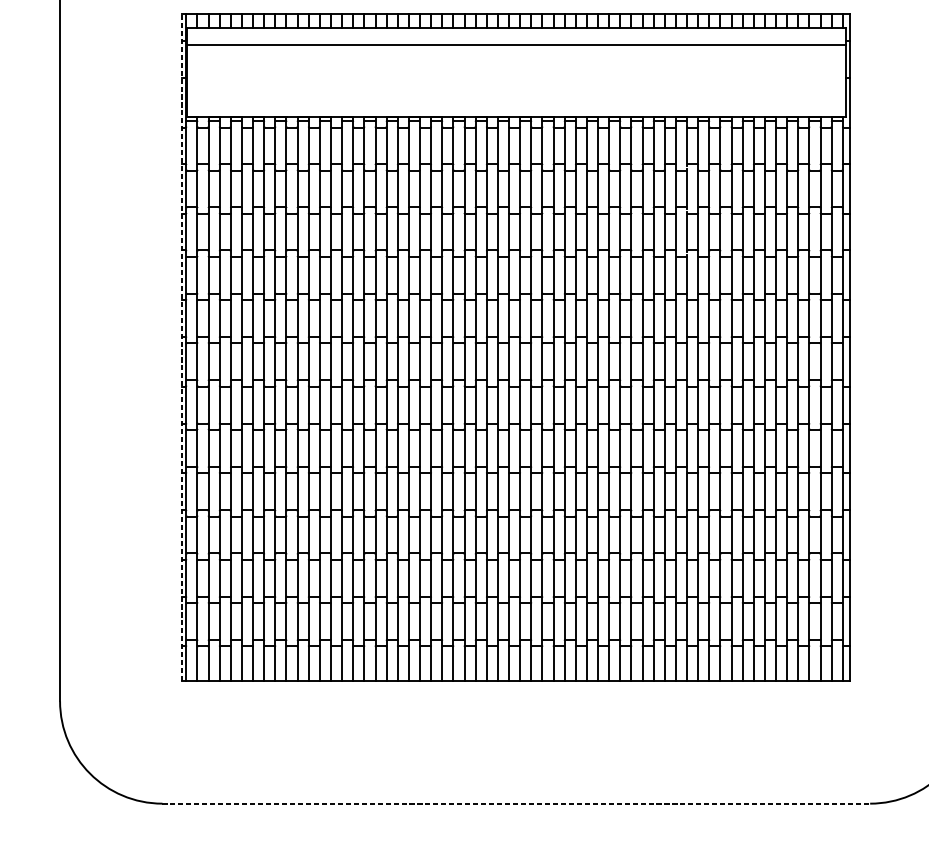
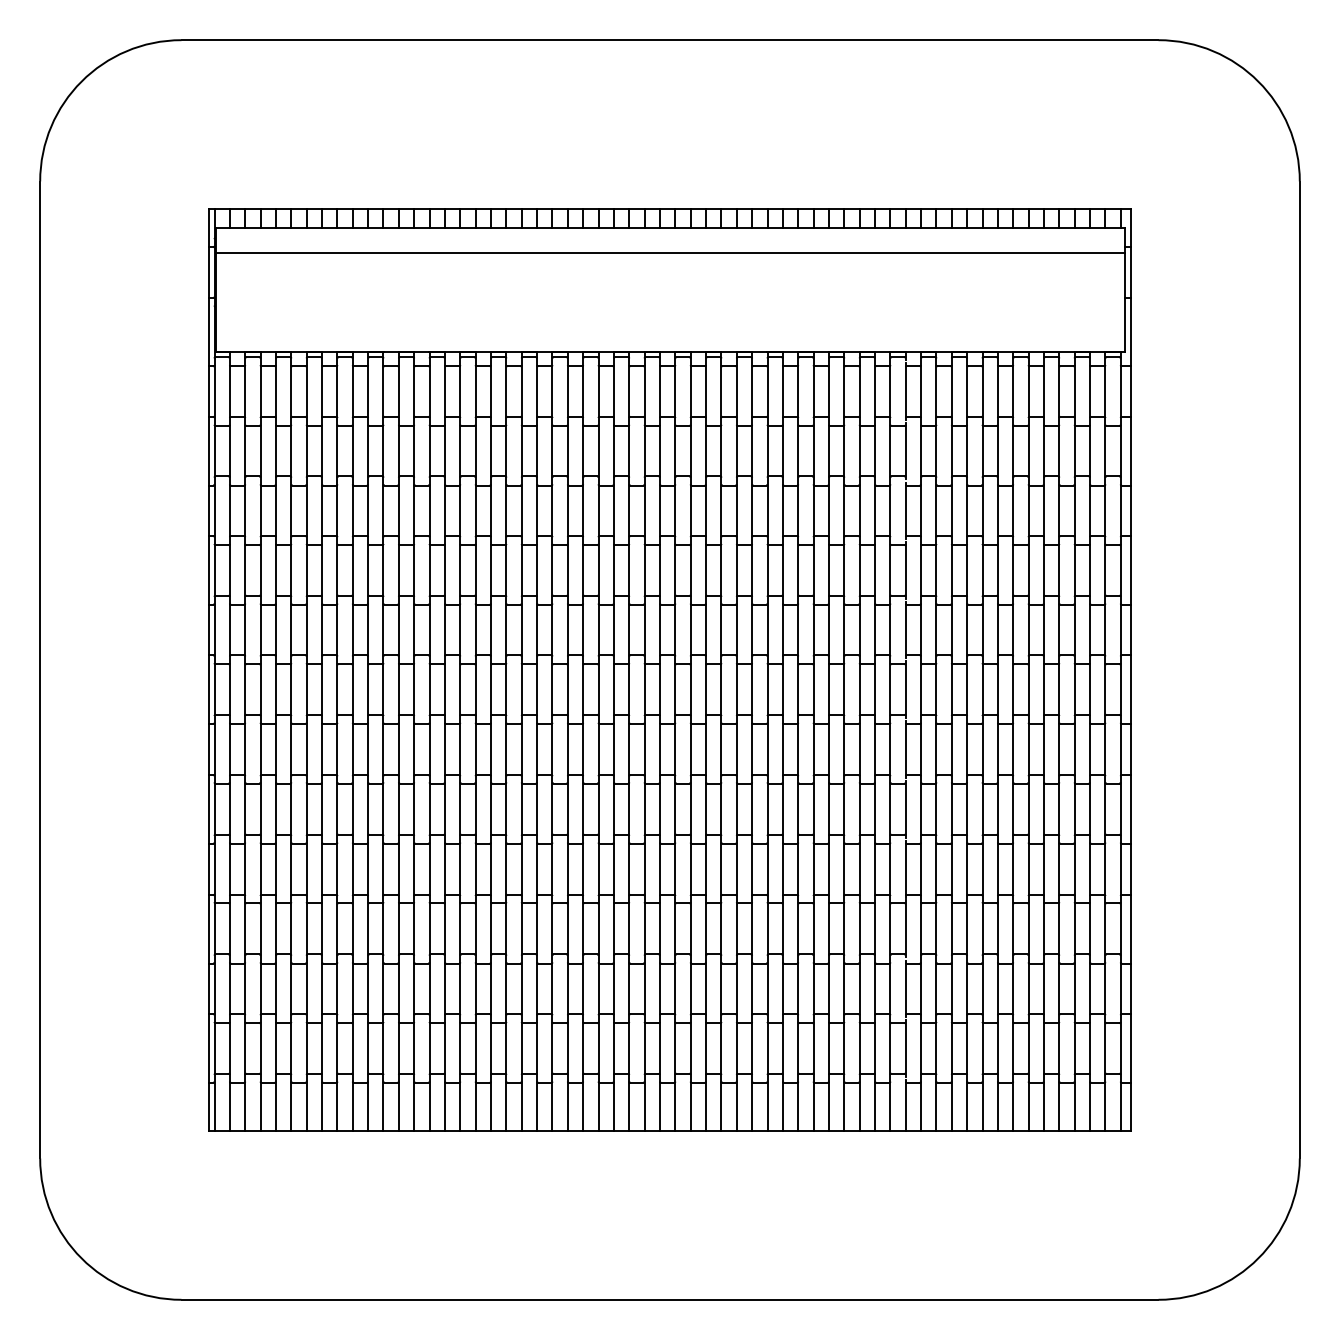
line: (182, 347) -> (209, 670), dashed -> solid
line: (516, 803) -> (670, 1299), dashed -> solid

